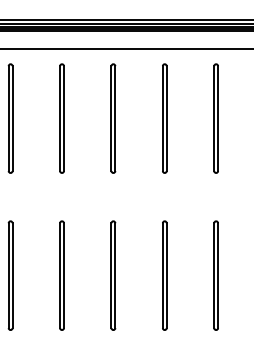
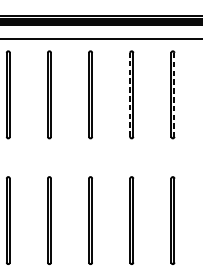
line: (162, 118) -> (129, 94), solid -> dashed
line: (218, 119) -> (174, 95), solid -> dashed

